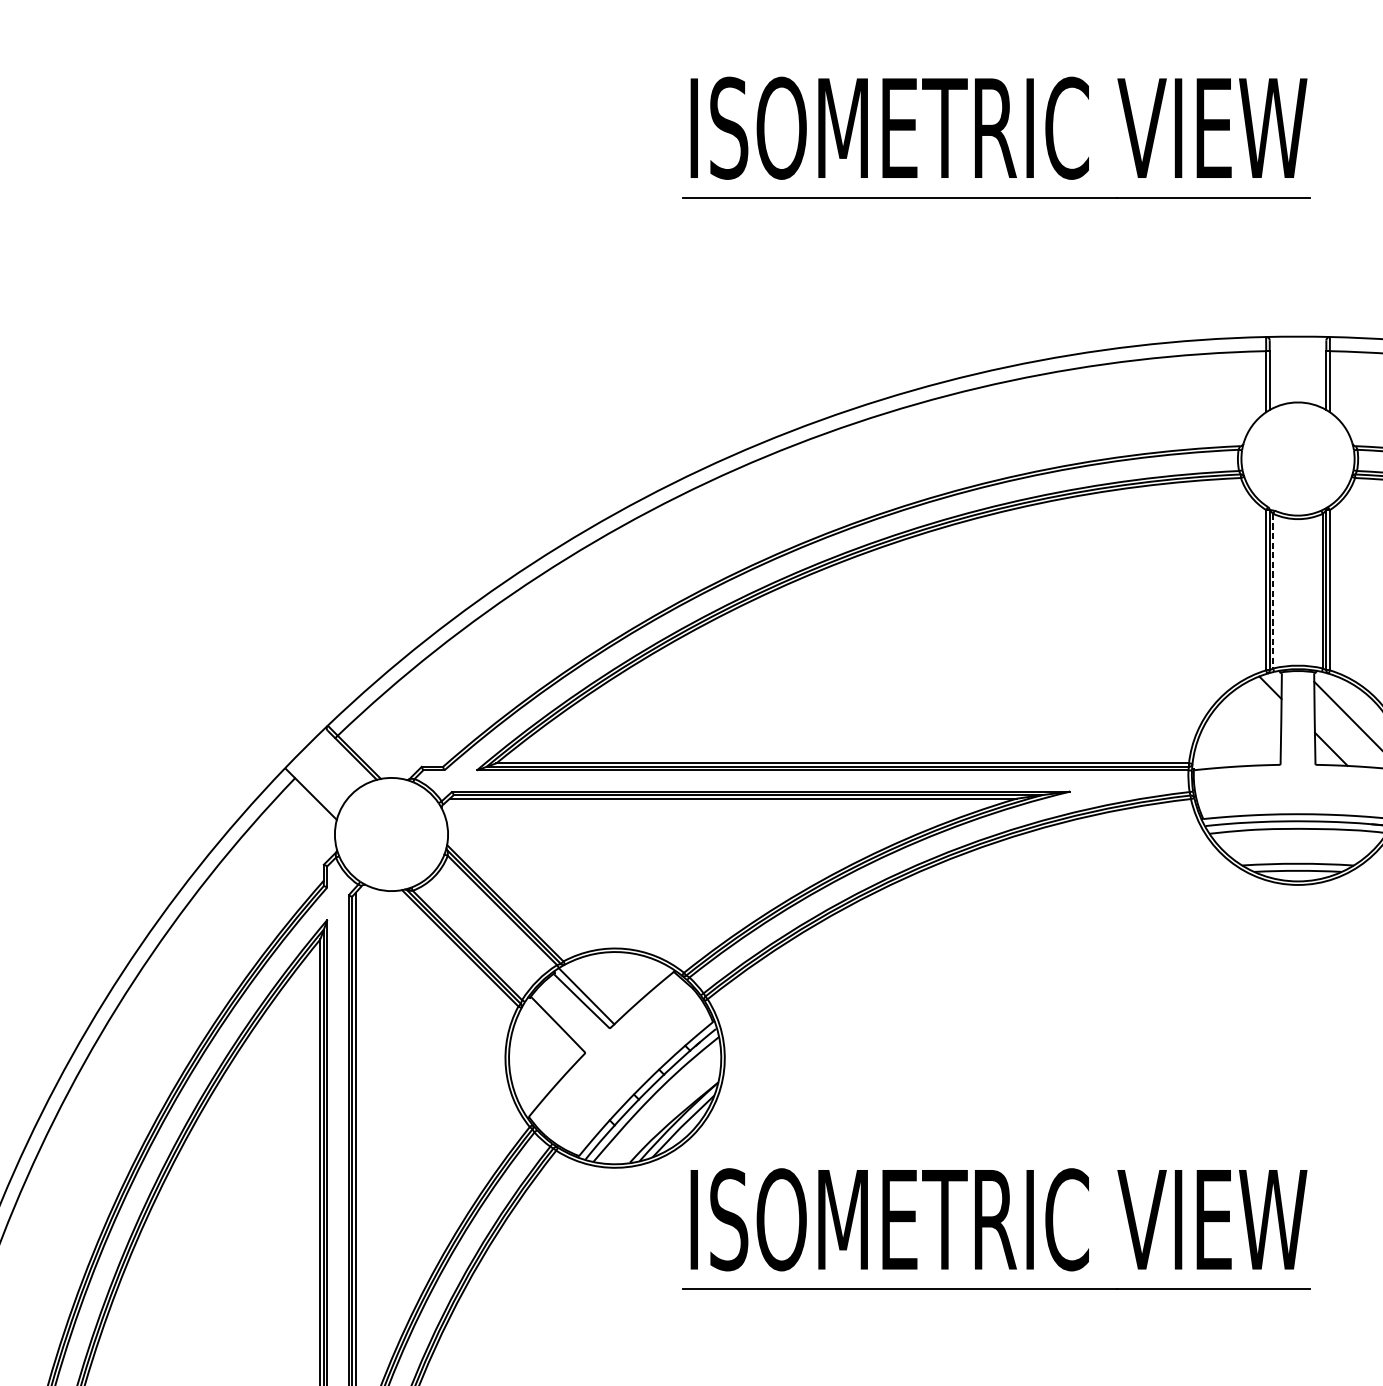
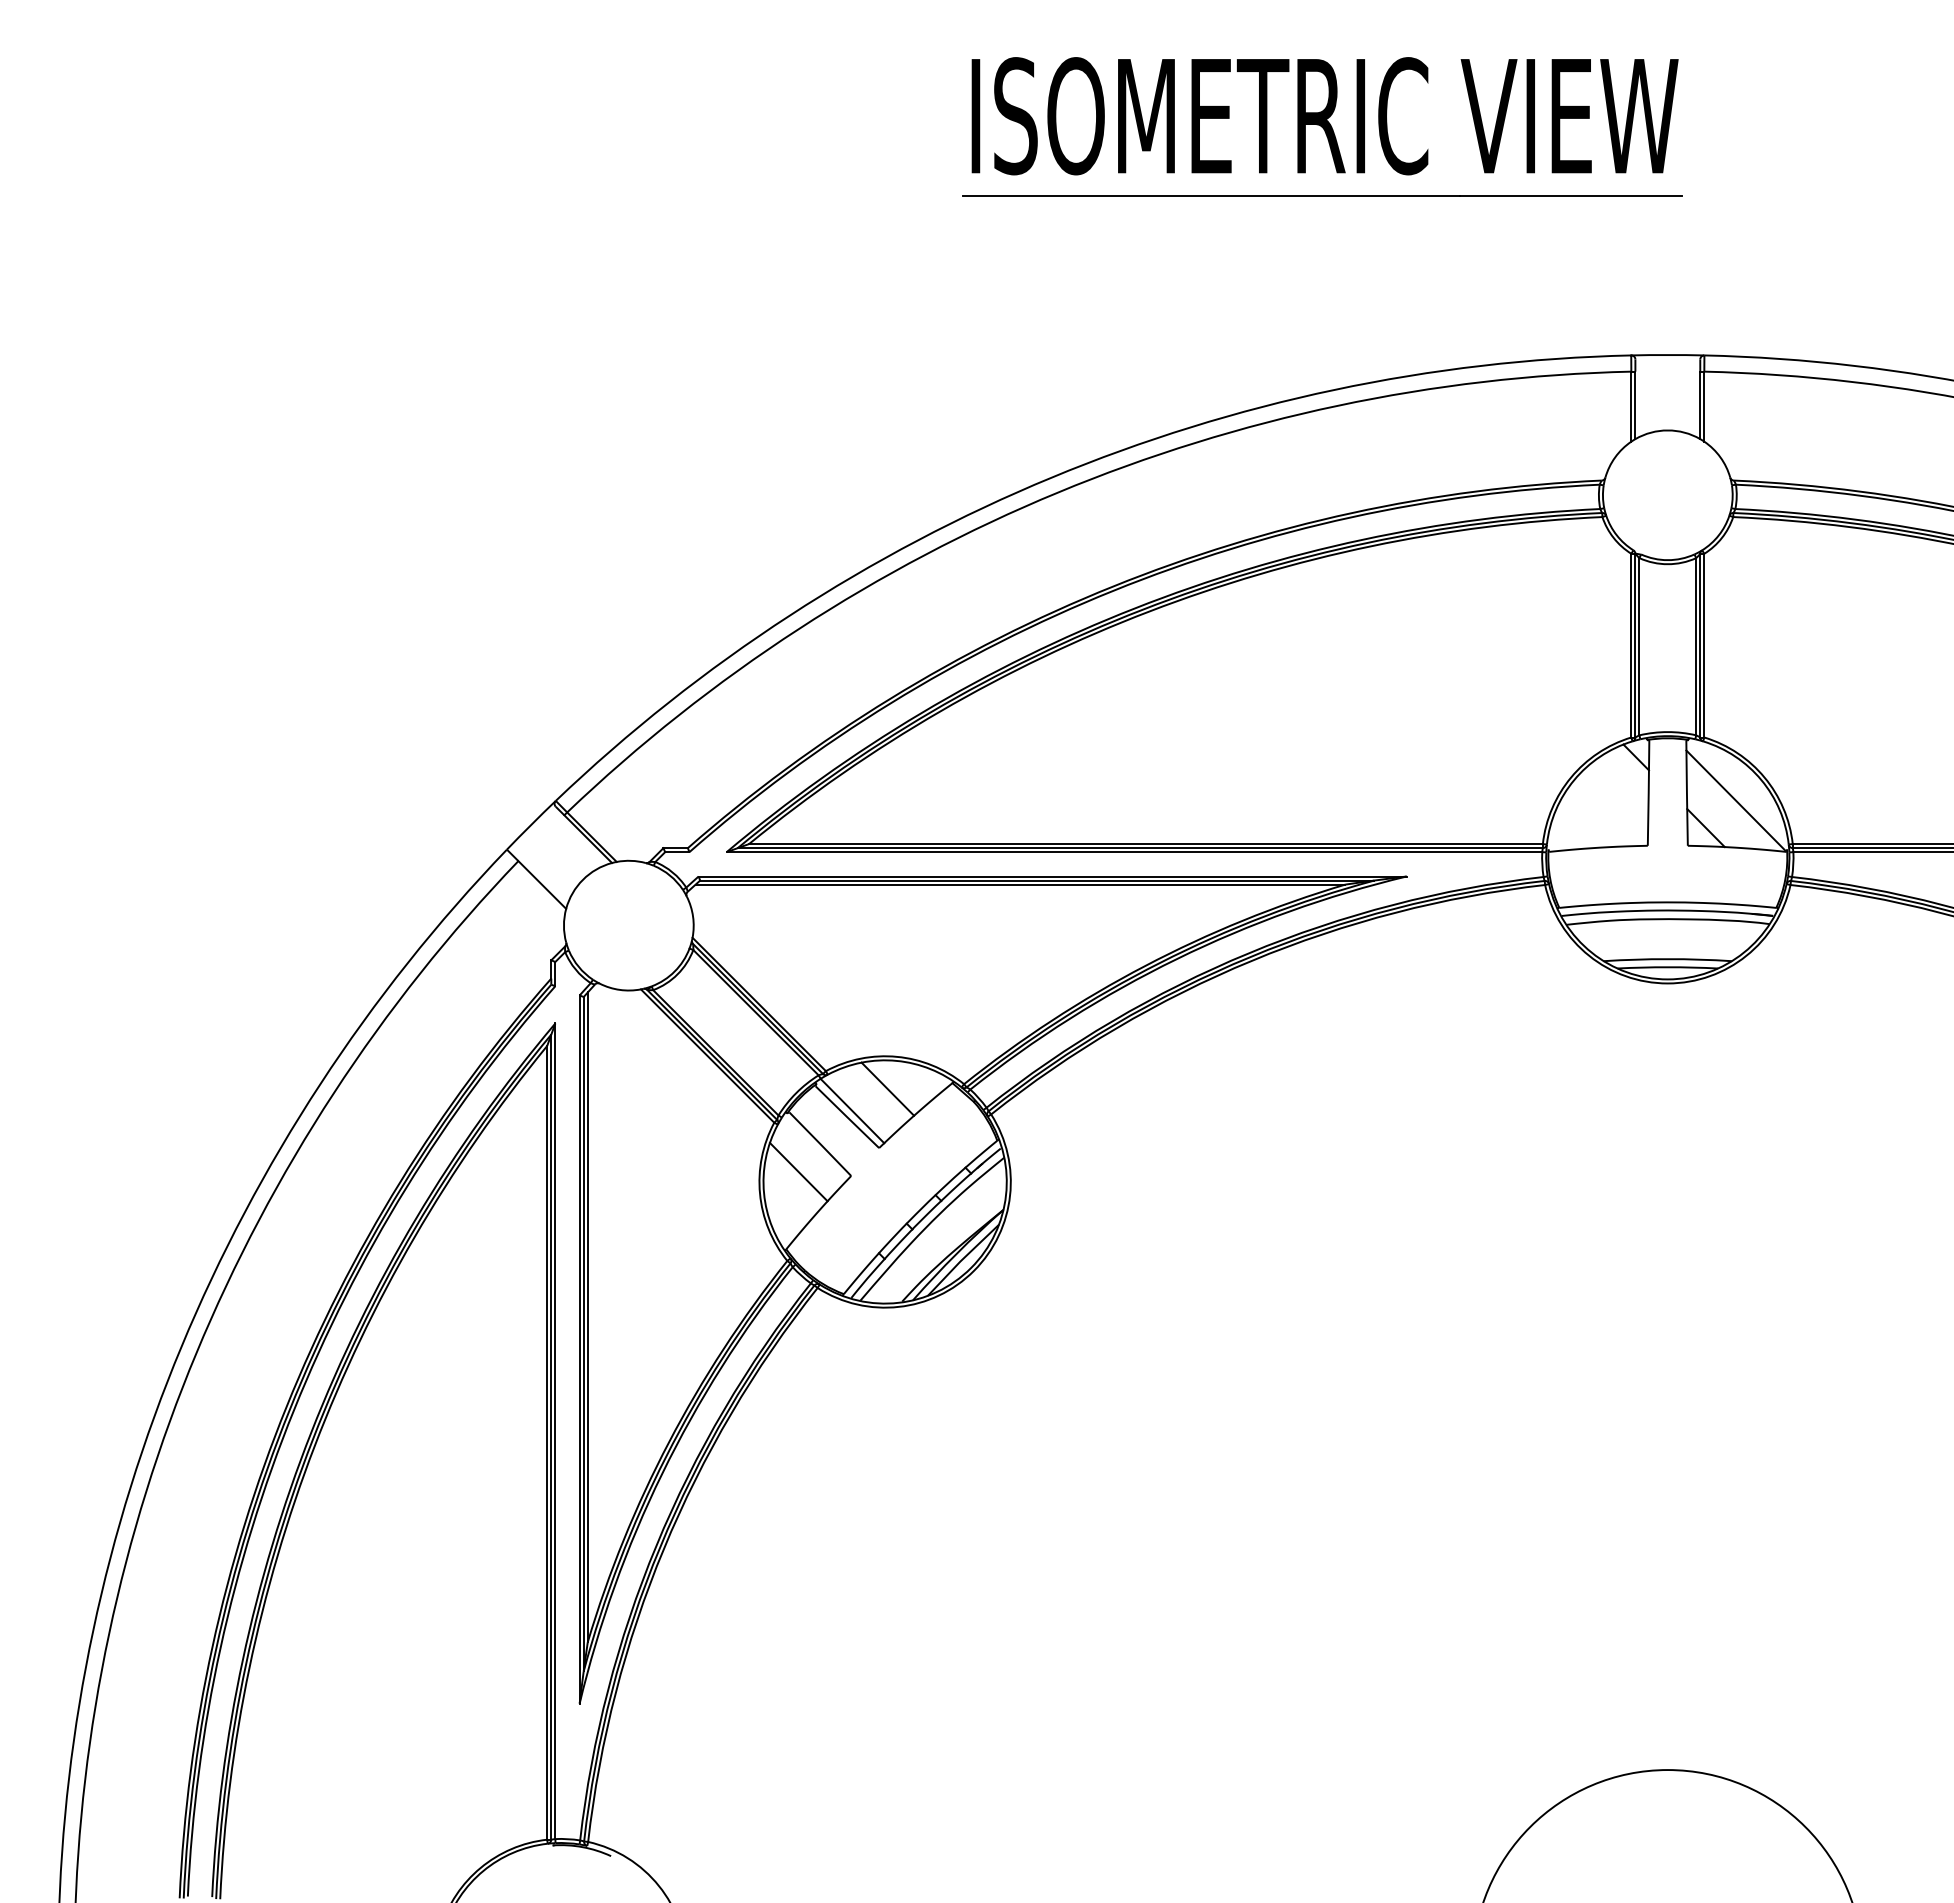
line: (1273, 590) -> (1639, 646), dashed -> solid
line: (617, 976) -> (887, 1088), added
line: (539, 1049) -> (798, 1171), added
part: (996, 1228) -> (1322, 1377), removed

